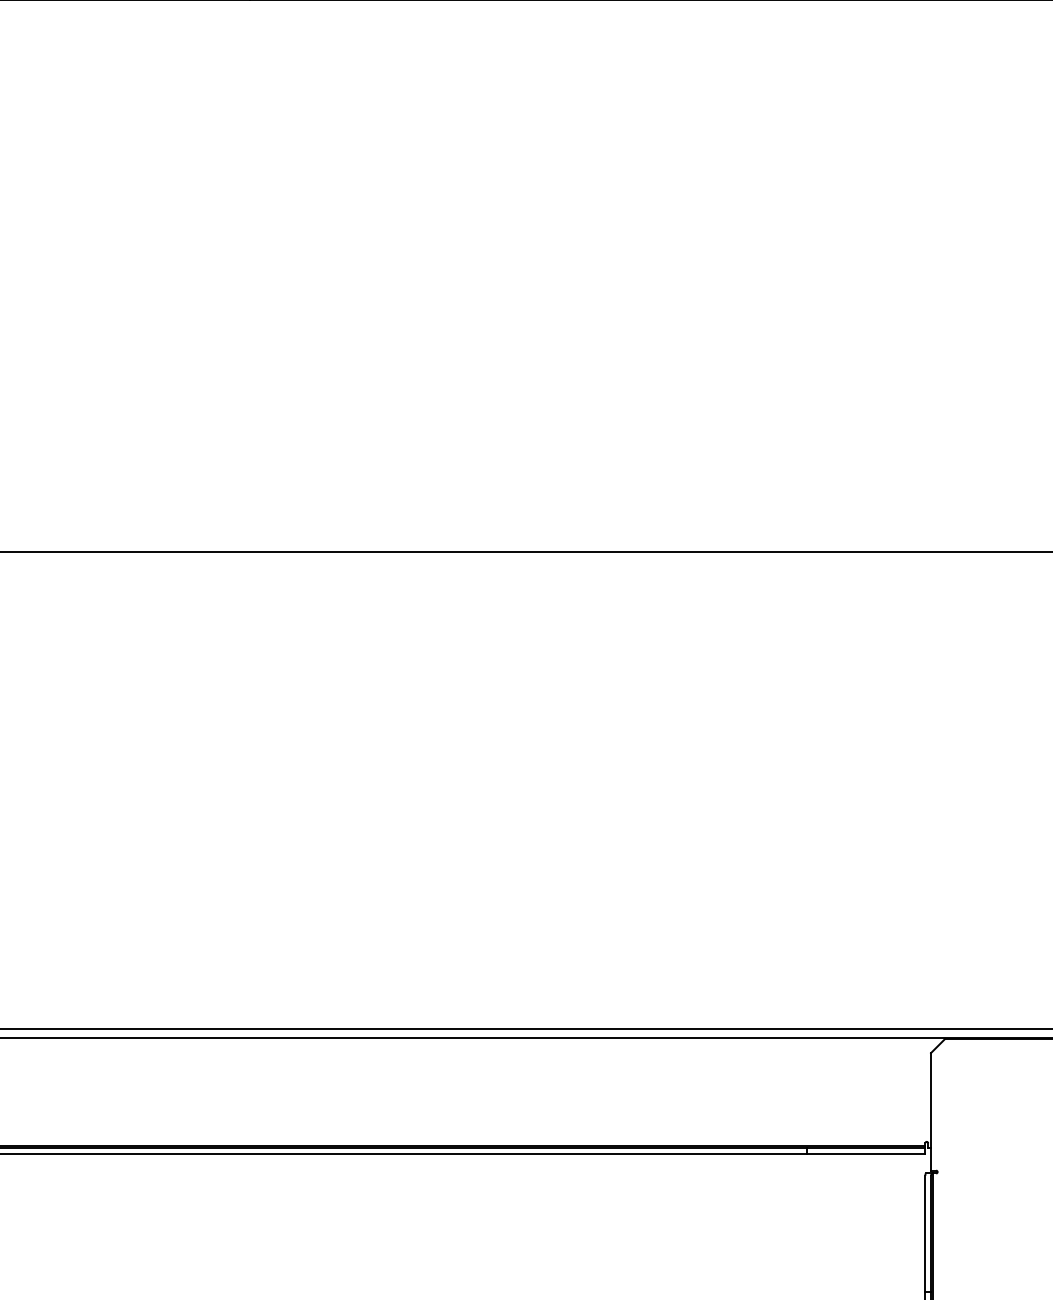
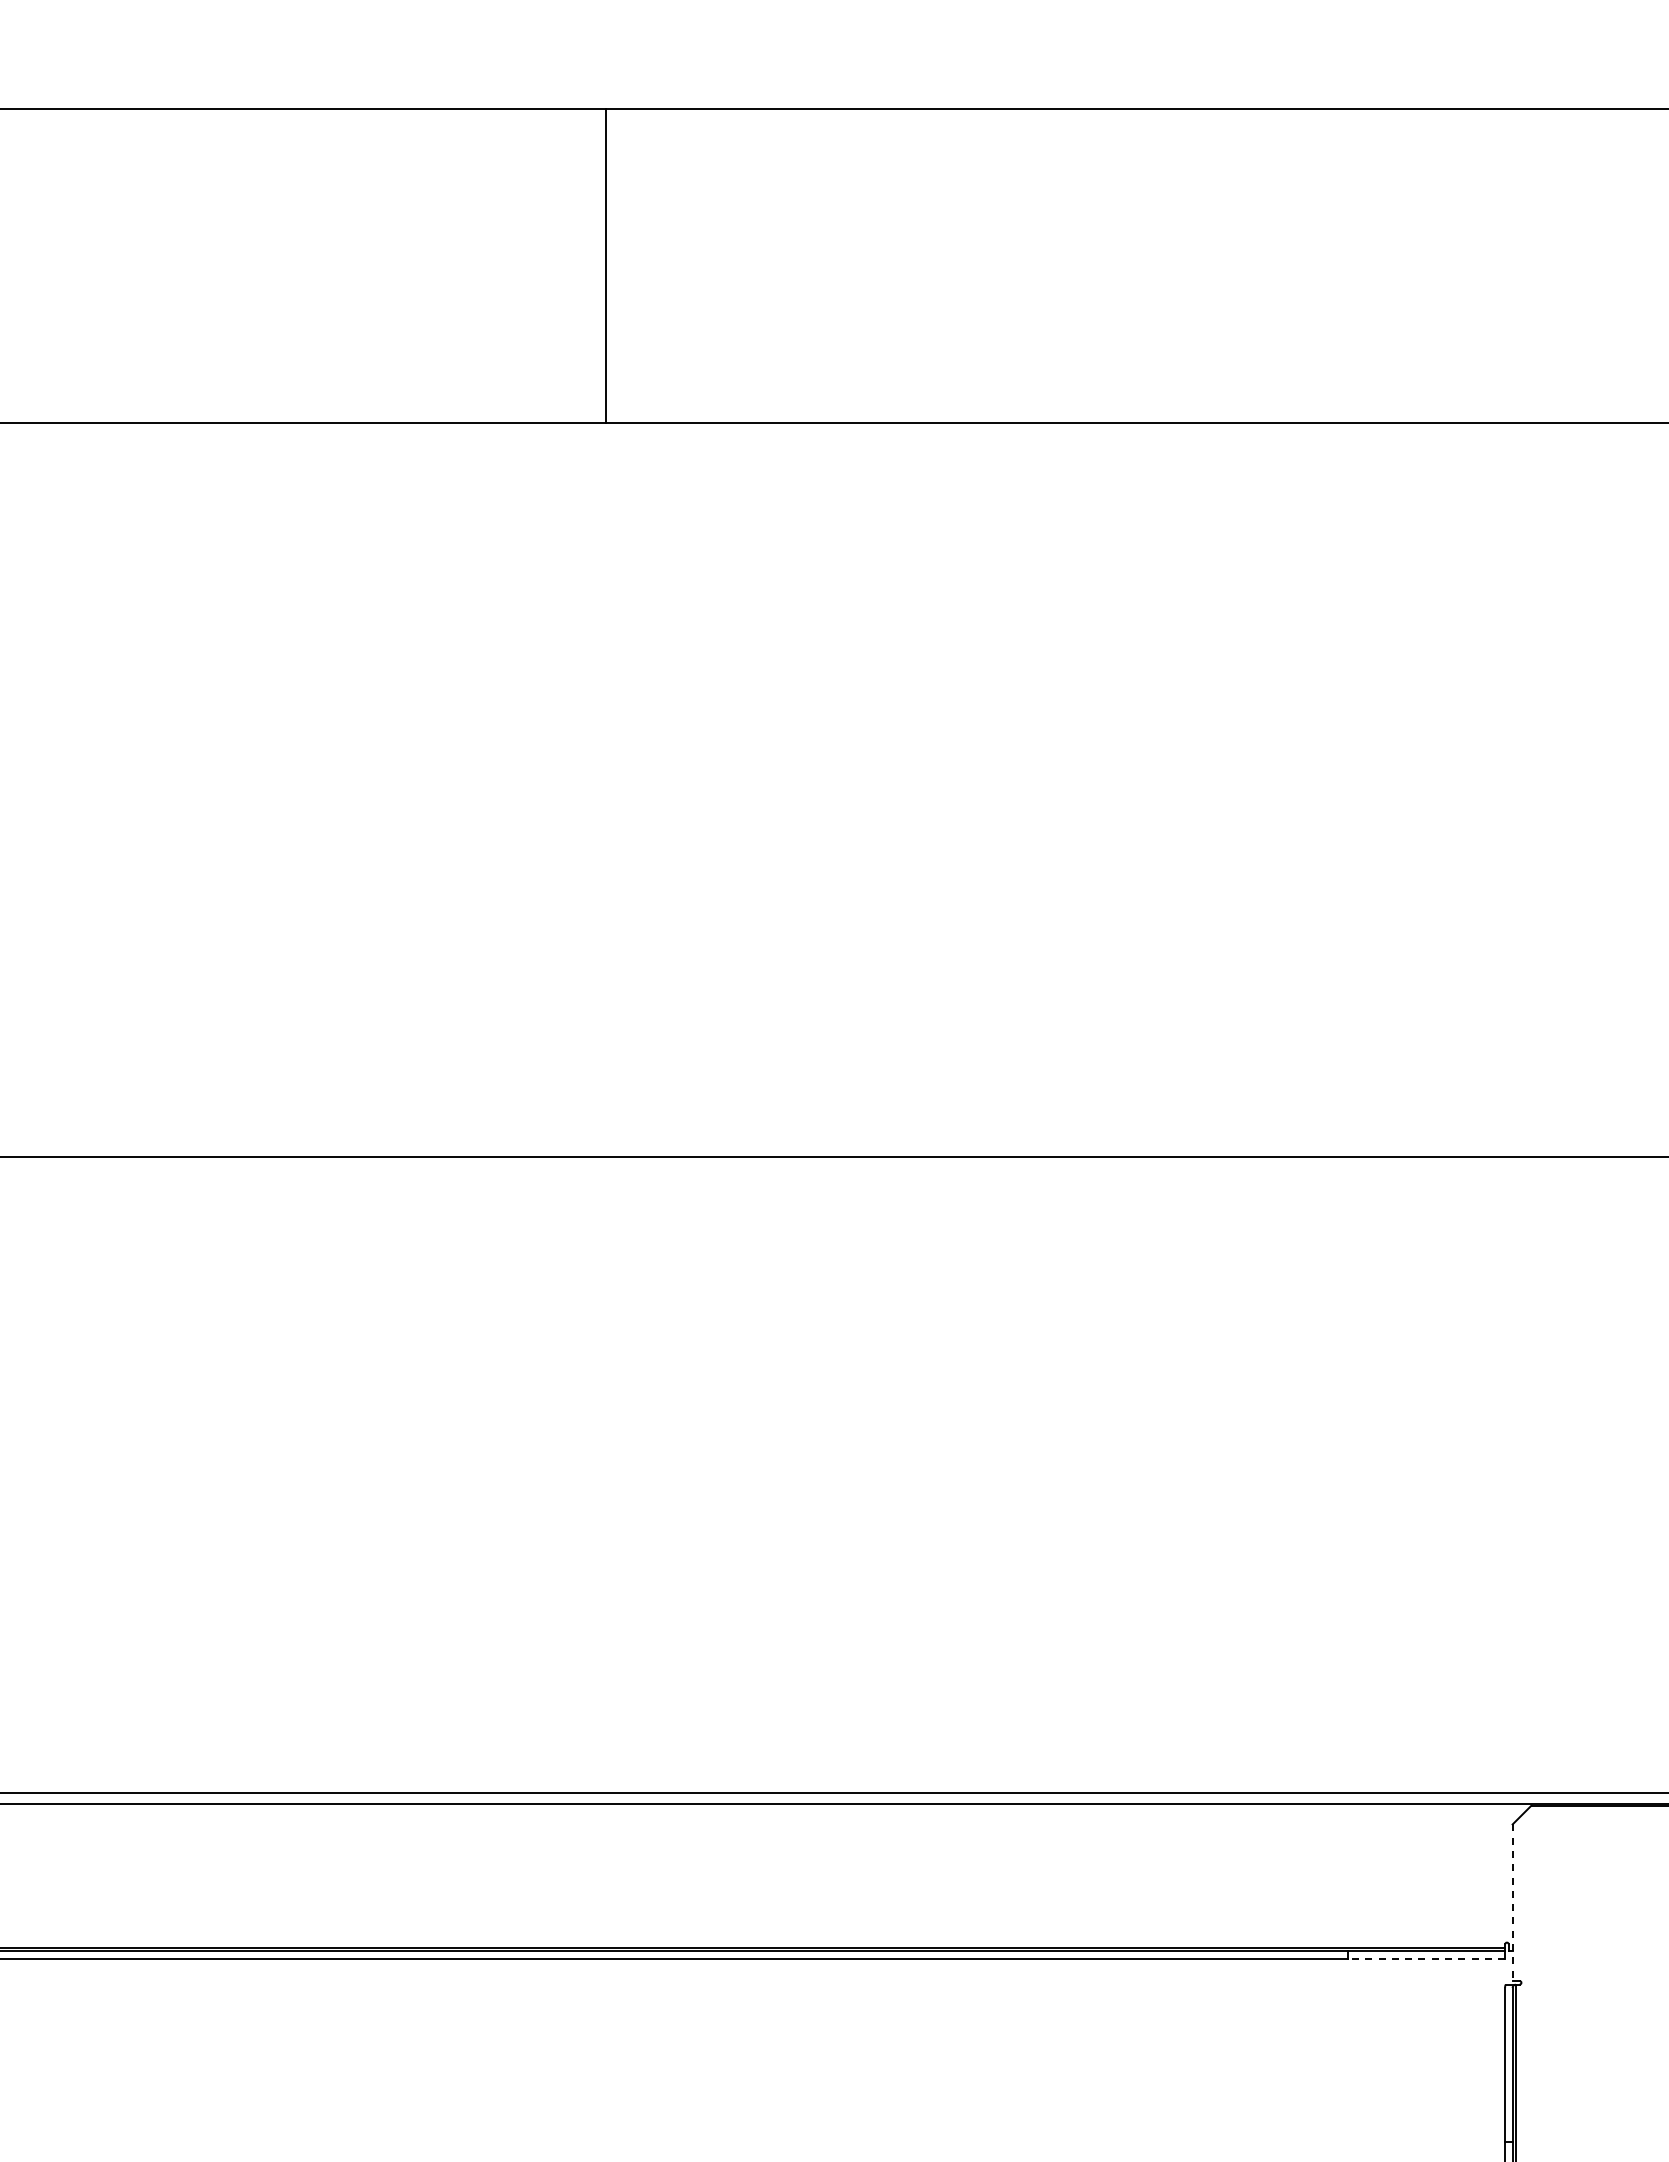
line: (930, 1112) -> (1512, 1903), solid -> dashed
line: (866, 1153) -> (1426, 1958), solid -> dashed

